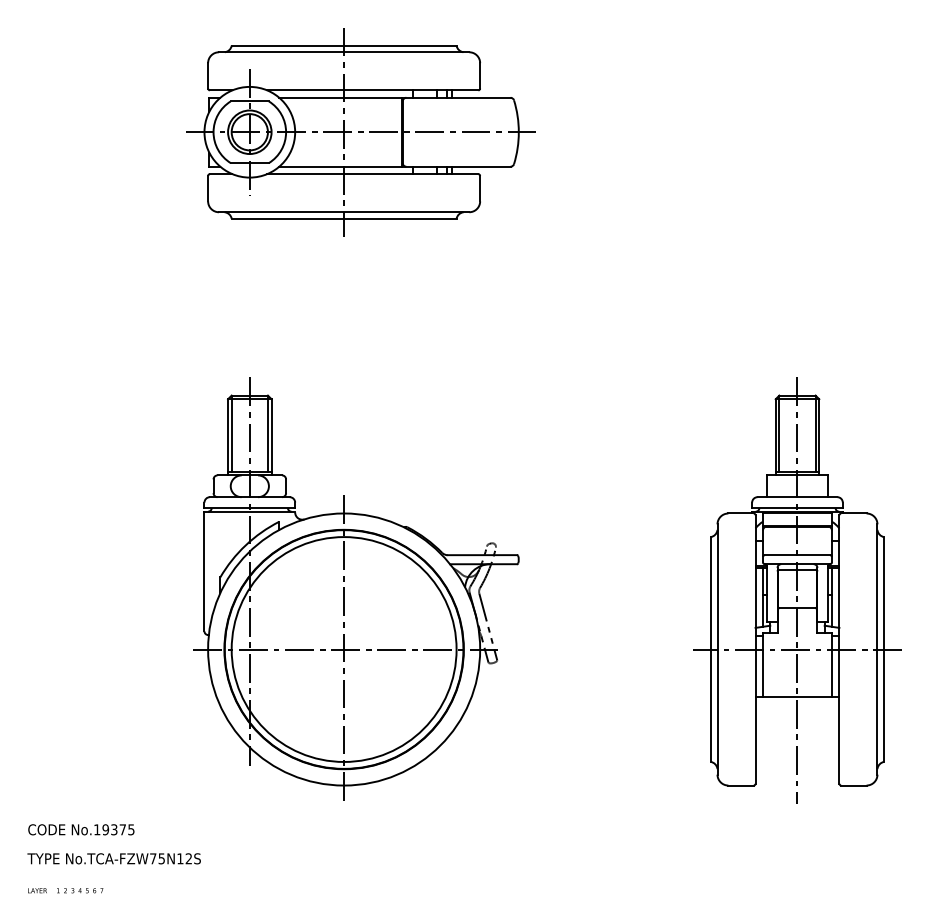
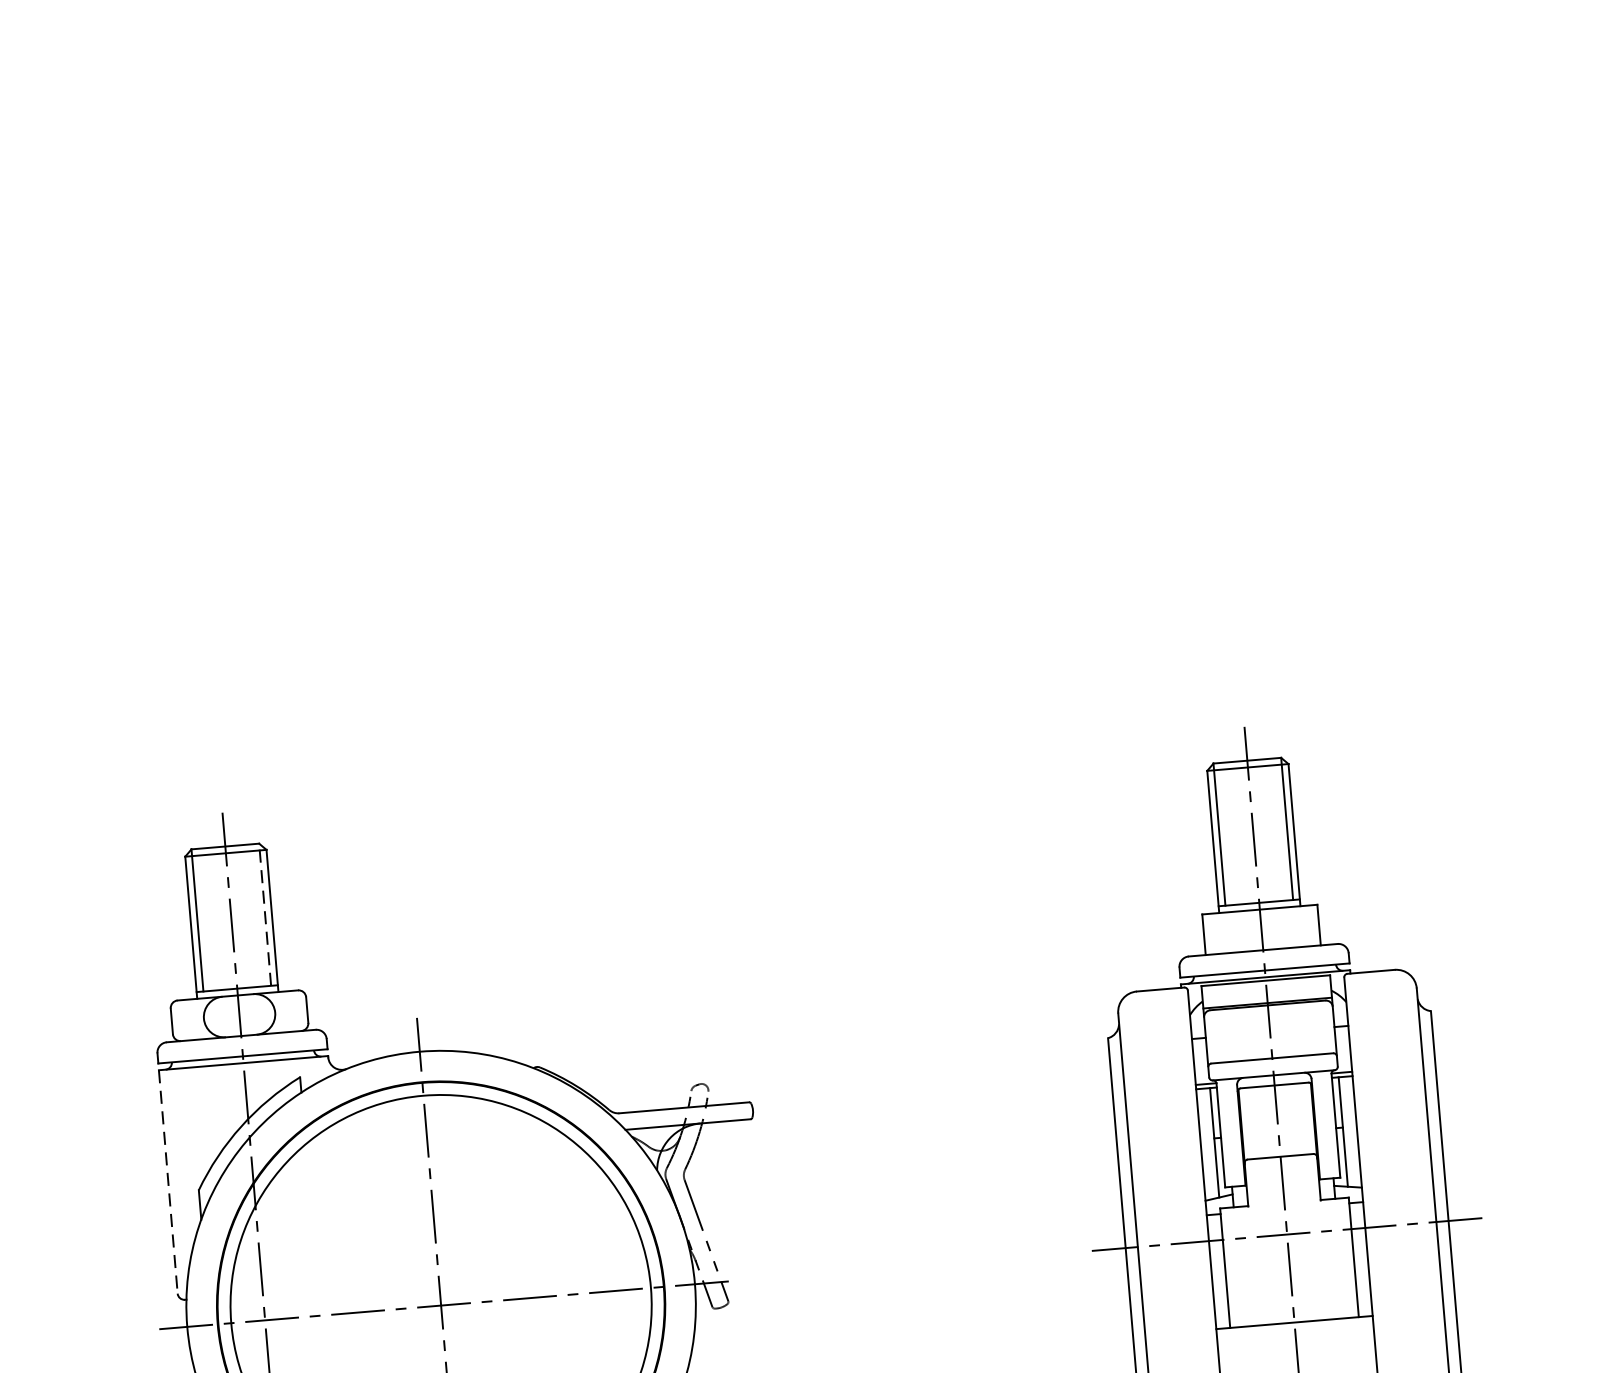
part: (360, 132) -> (390, 338), removed
line: (267, 433) -> (264, 914), solid -> dashed
line: (204, 571) -> (168, 1181), solid -> dashed

